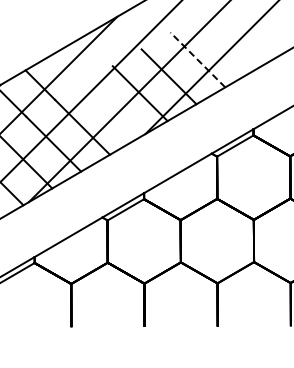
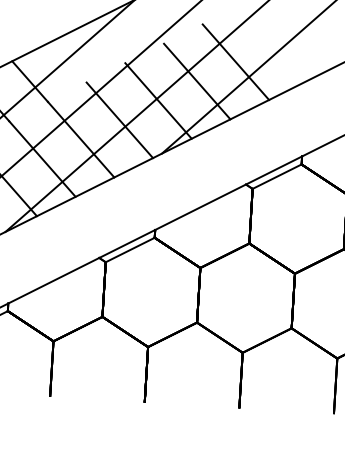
line: (197, 59) -> (235, 61), dashed -> solid
line: (110, 110) -> (118, 120), added

